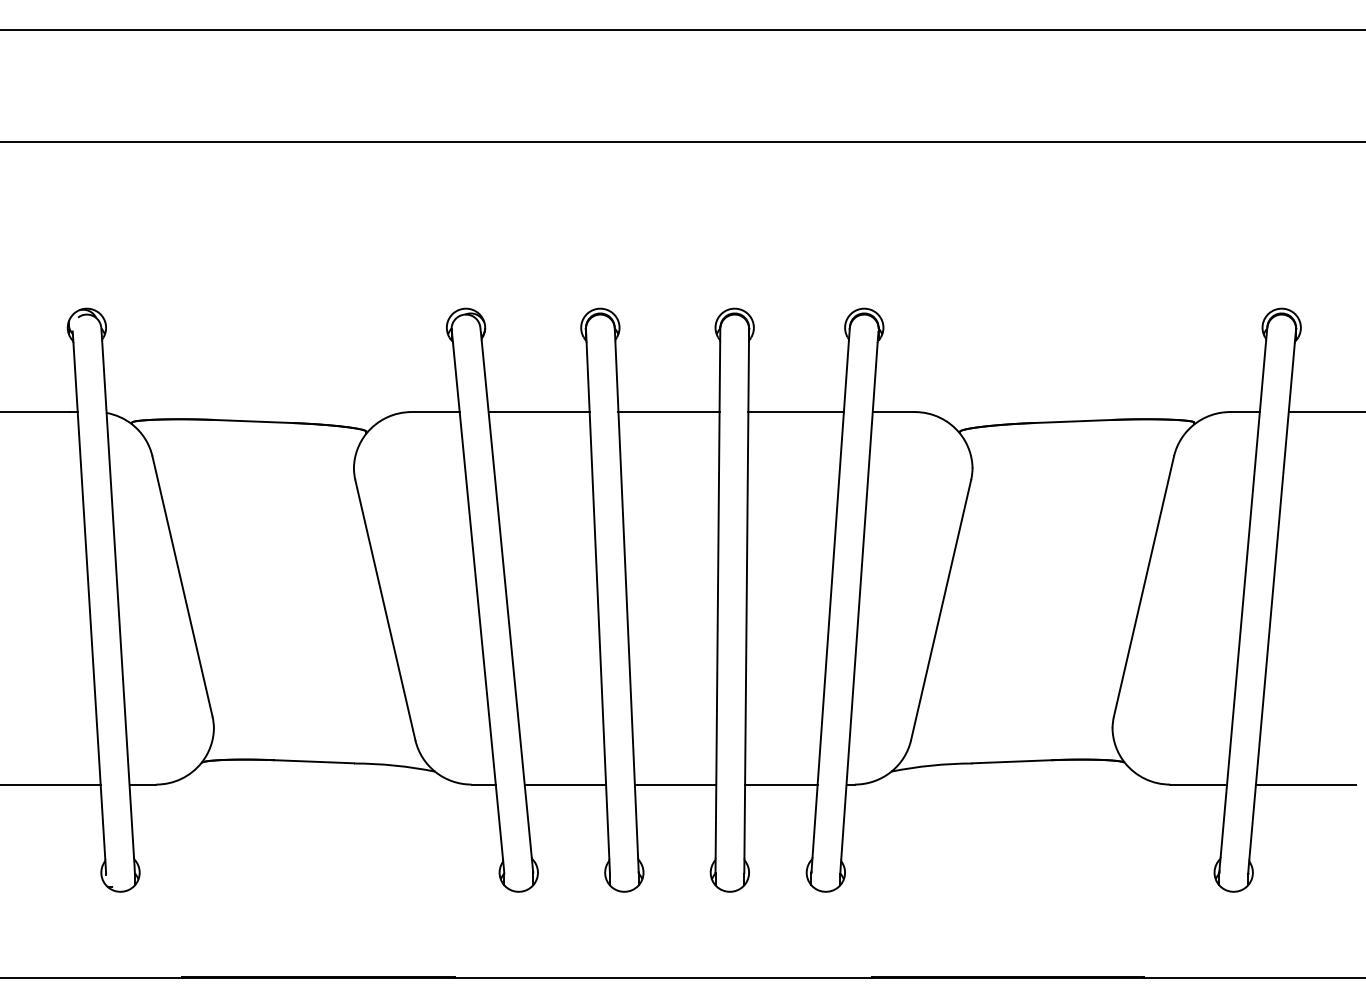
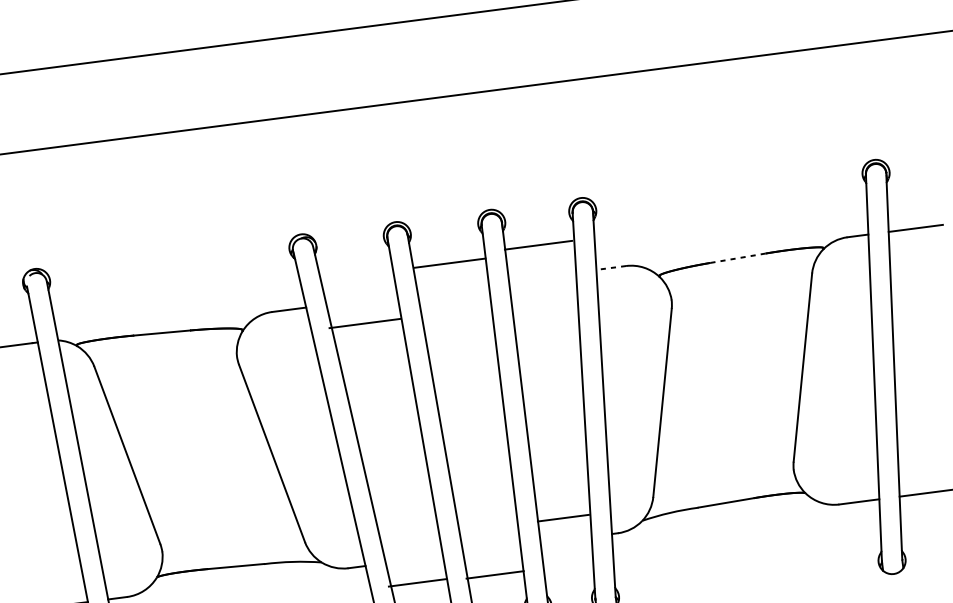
line: (538, 412) -> (364, 323), moved
line: (668, 412) -> (449, 263), moved
line: (795, 412) -> (538, 245), moved
line: (893, 412) -> (611, 268), solid -> dashed
line: (1073, 421) -> (738, 258), solid -> dashed
line: (565, 784) -> (417, 582), moved
line: (675, 784) -> (495, 574), moved
line: (781, 784) -> (563, 518), moved

